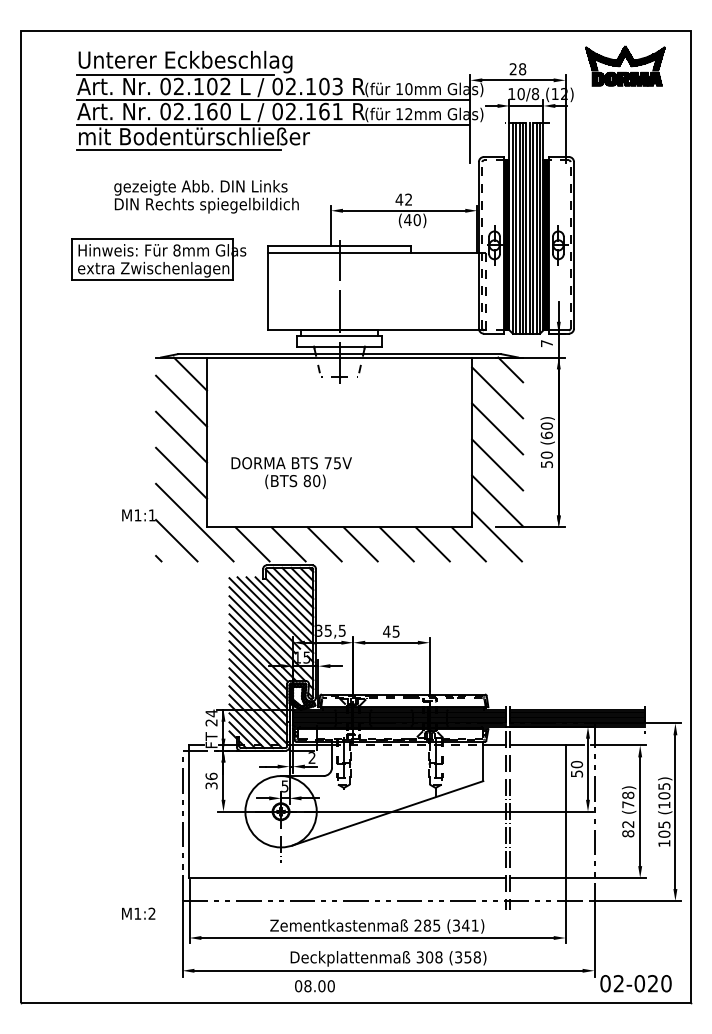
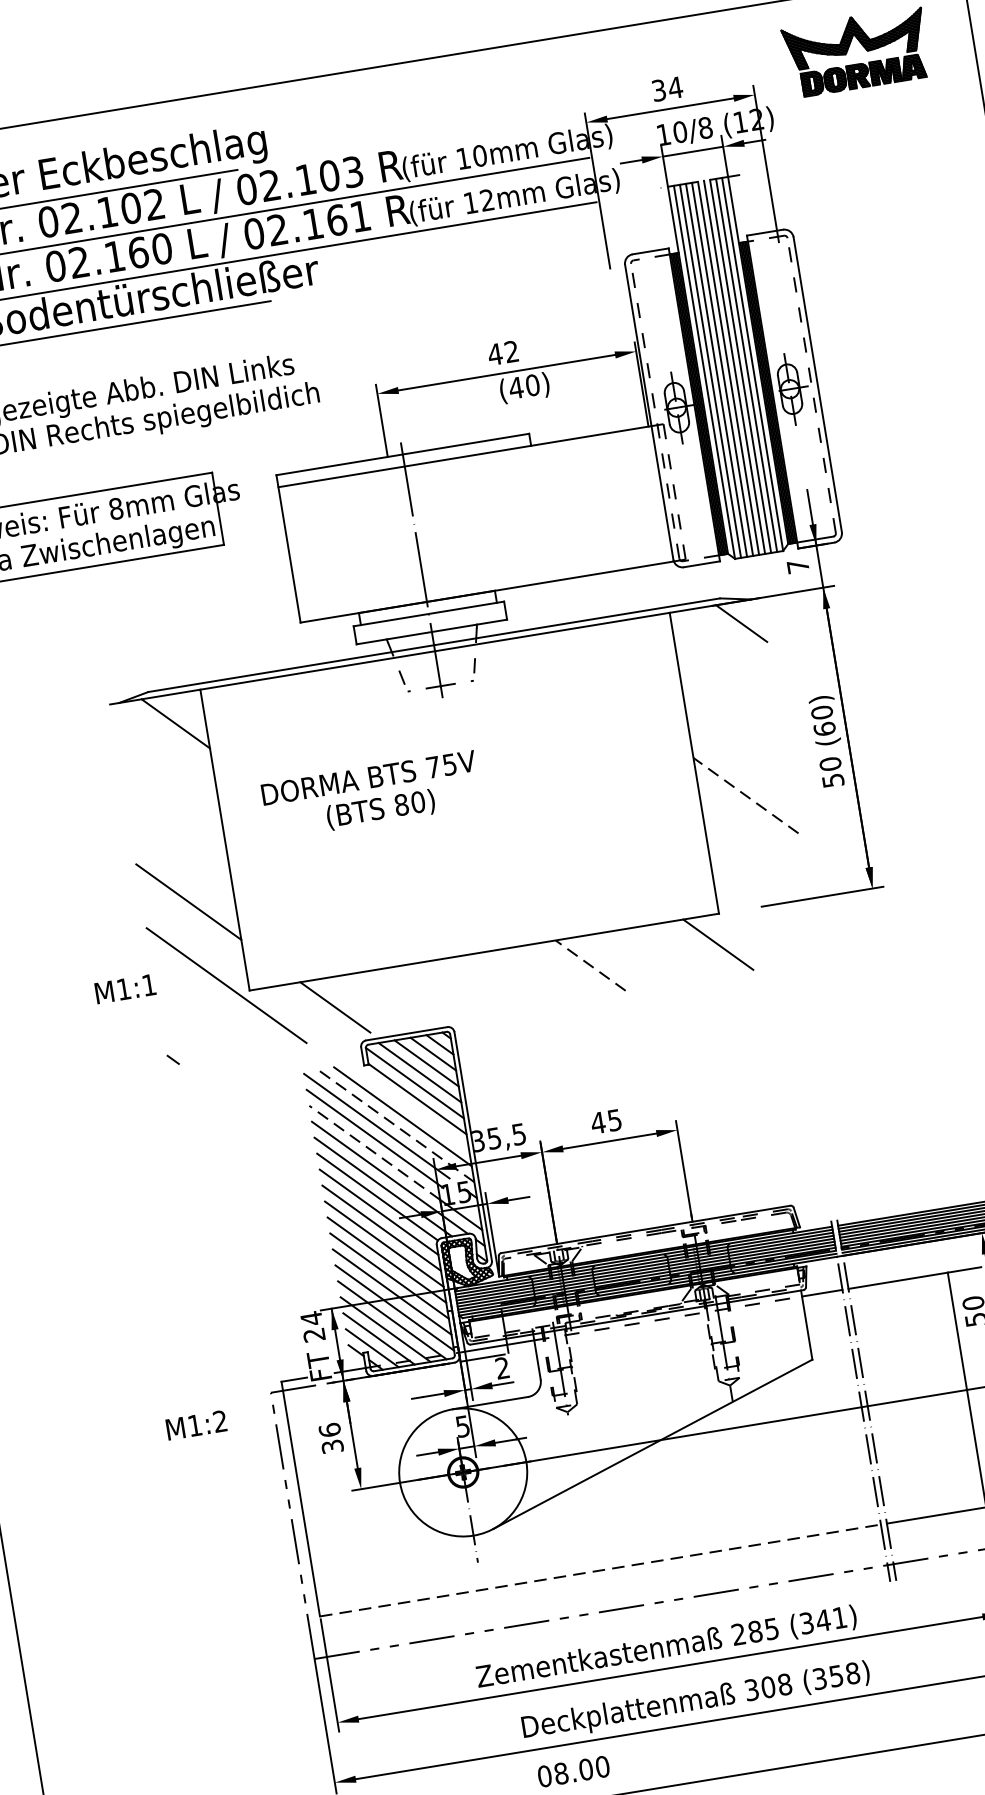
text: (517, 69) -> (666, 89), 28 -> 34
line: (497, 392) -> (724, 667), removed
line: (181, 400) -> (167, 773), removed
line: (497, 428) -> (735, 731), removed
line: (181, 436) -> (178, 836), removed
line: (497, 464) -> (745, 794), solid -> dashed
text: (291, 473) -> (371, 796), moved
line: (497, 500) -> (756, 858), removed
line: (496, 536) -> (764, 922), removed
line: (176, 540) -> (199, 1022), removed
line: (288, 544) -> (398, 997), removed
line: (324, 544) -> (462, 986), removed
line: (360, 544) -> (526, 976), removed
line: (396, 544) -> (590, 965), solid -> dashed
line: (432, 544) -> (653, 955), removed
line: (284, 606) -> (409, 1108), removed
line: (275, 615) -> (396, 1126), solid -> dashed
line: (261, 627) -> (375, 1151), solid -> dashed
line: (348, 878) -> (601, 1571), solid -> dashed
text: (138, 913) -> (196, 1424), moved

